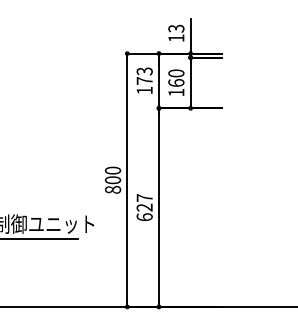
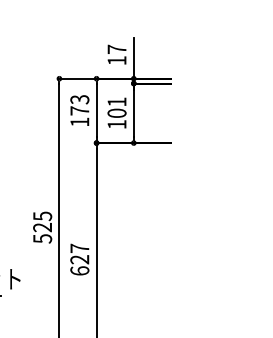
text: (176, 28) -> (117, 49), 13 -> 17
text: (176, 77) -> (117, 106), 160 -> 101
text: (112, 179) -> (42, 226), 800 -> 525

